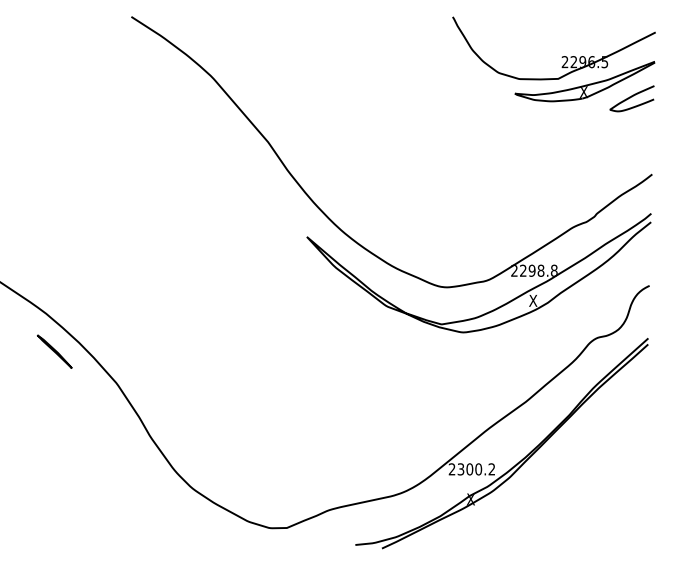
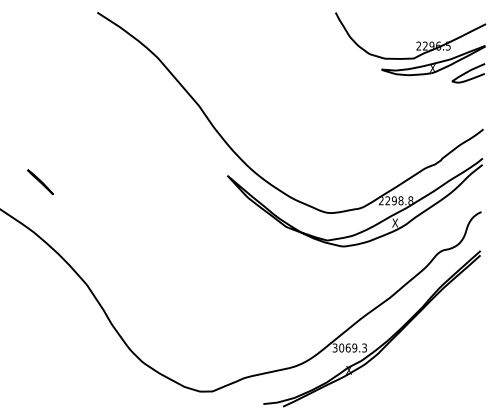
line: (54, 351) -> (40, 182), moved
text: (471, 469) -> (349, 348), 2300.2 -> 3069.3

